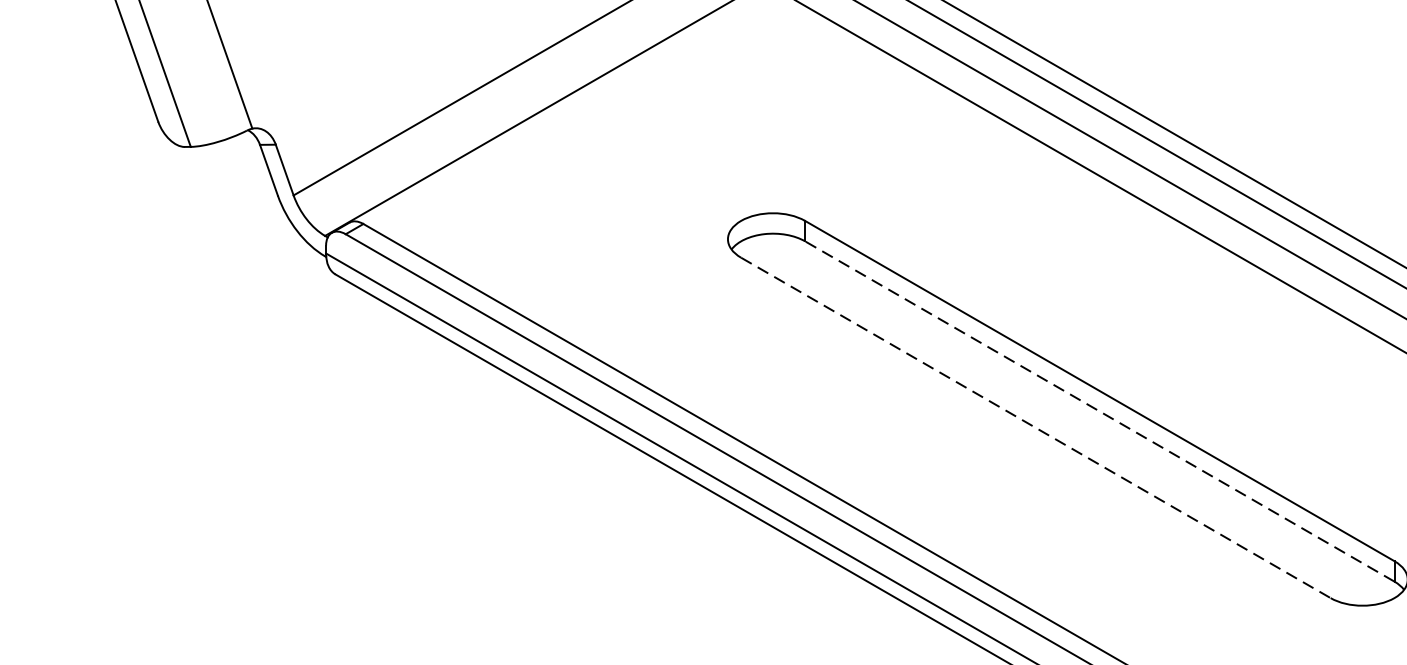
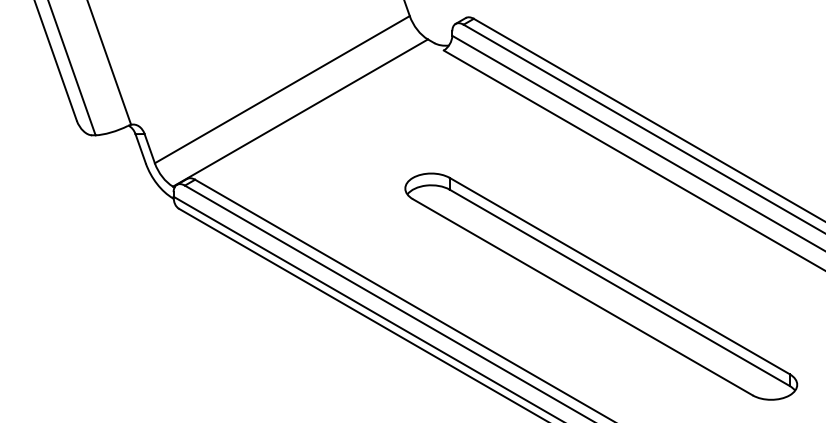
line: (1099, 410) -> (619, 287), dashed -> solid
line: (1036, 428) -> (583, 297), dashed -> solid

